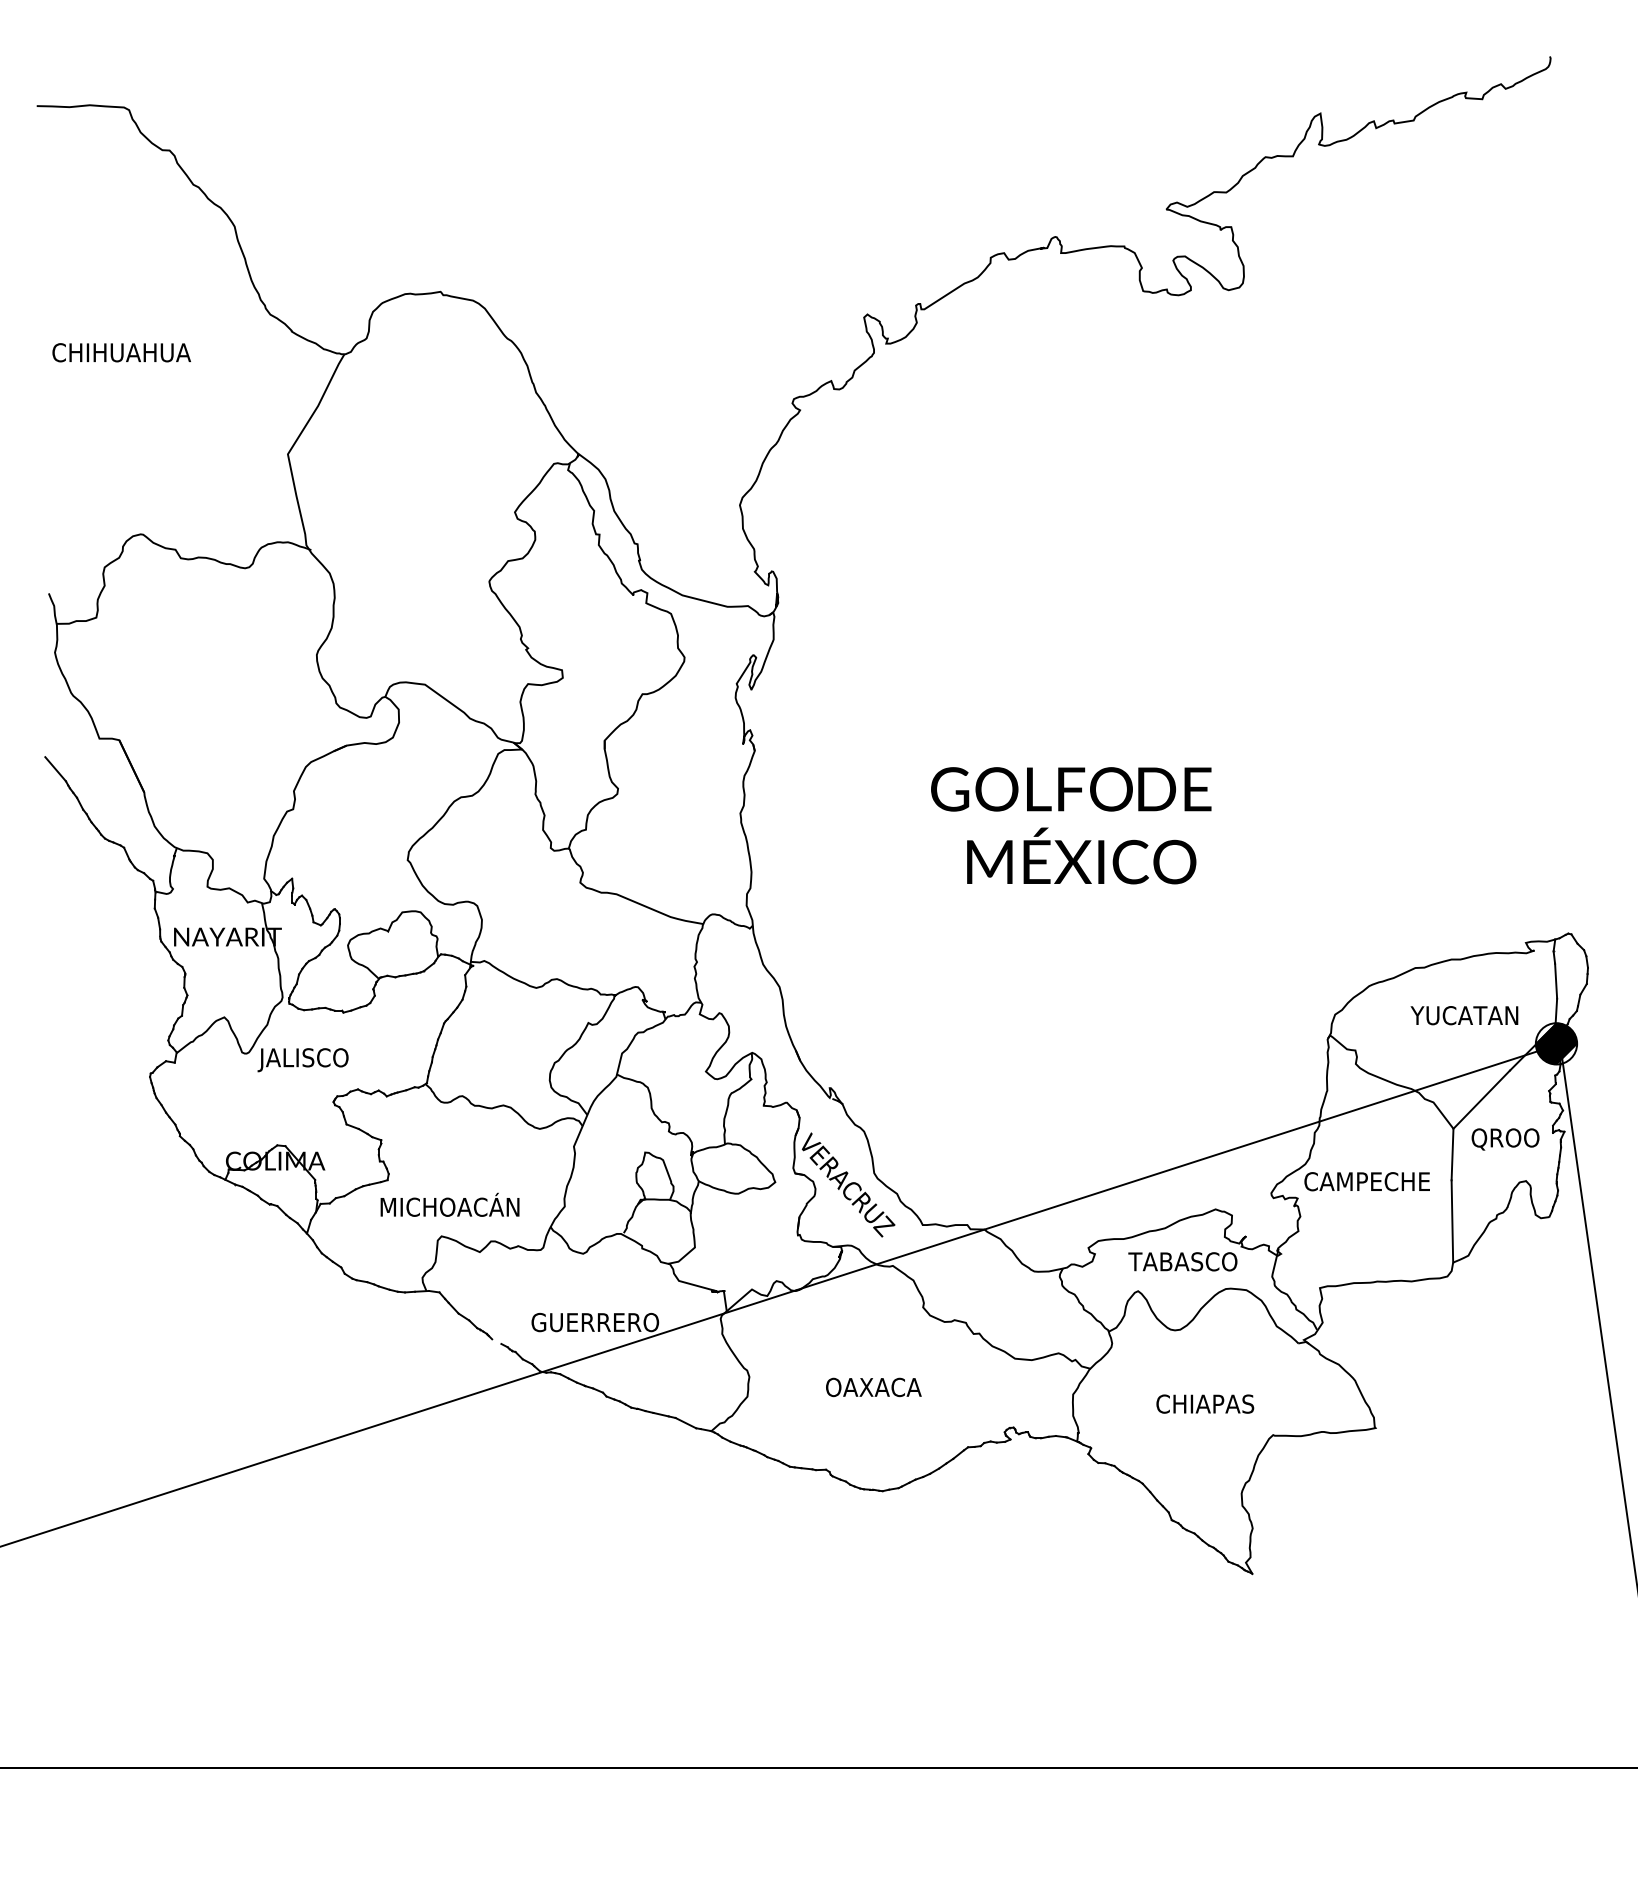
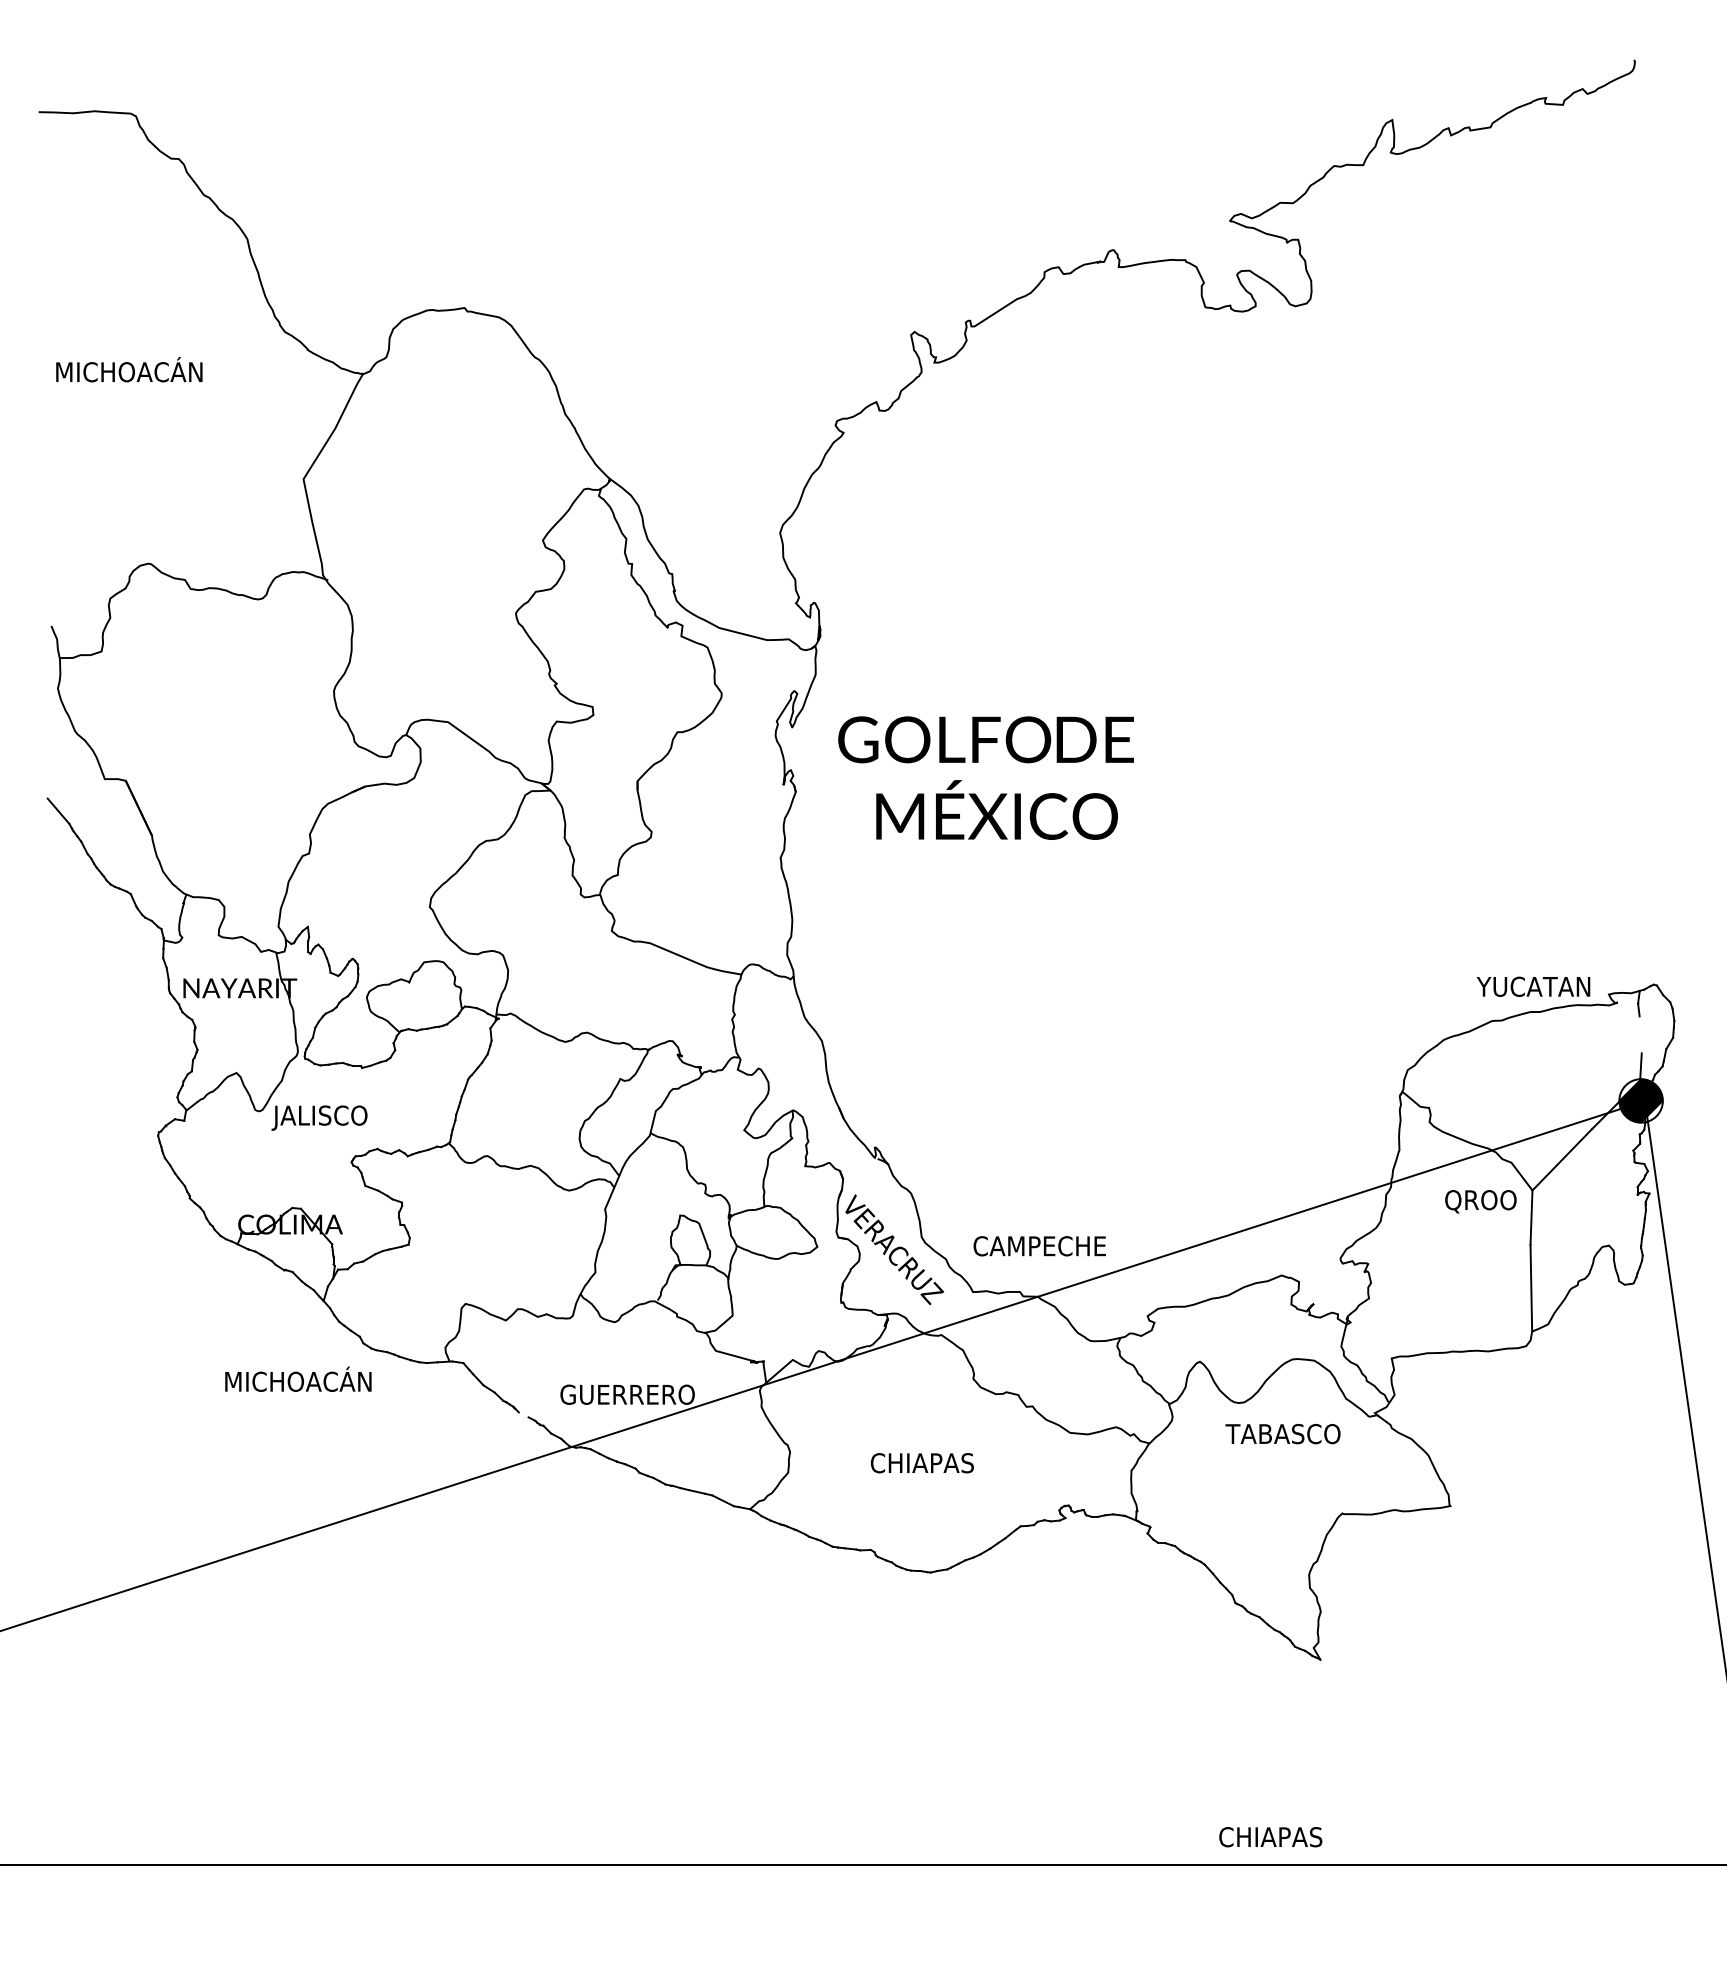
text: (122, 350) -> (129, 369), CHIHUAHUA -> MICHOACÁN
text: (1071, 825) -> (986, 777), moved
line: (1556, 980) -> (1641, 1034), removed
text: (1464, 1015) -> (1533, 986), moved
text: (1505, 1139) -> (1480, 1201), moved
text: (1366, 1181) -> (1039, 1246), moved
text: (449, 1204) -> (297, 1378), moved
text: (1182, 1261) -> (1282, 1433), moved
text: (877, 1387) -> (925, 1463), OAXACA -> CHIAPAS
text: (1205, 1403) -> (1271, 1836), moved

